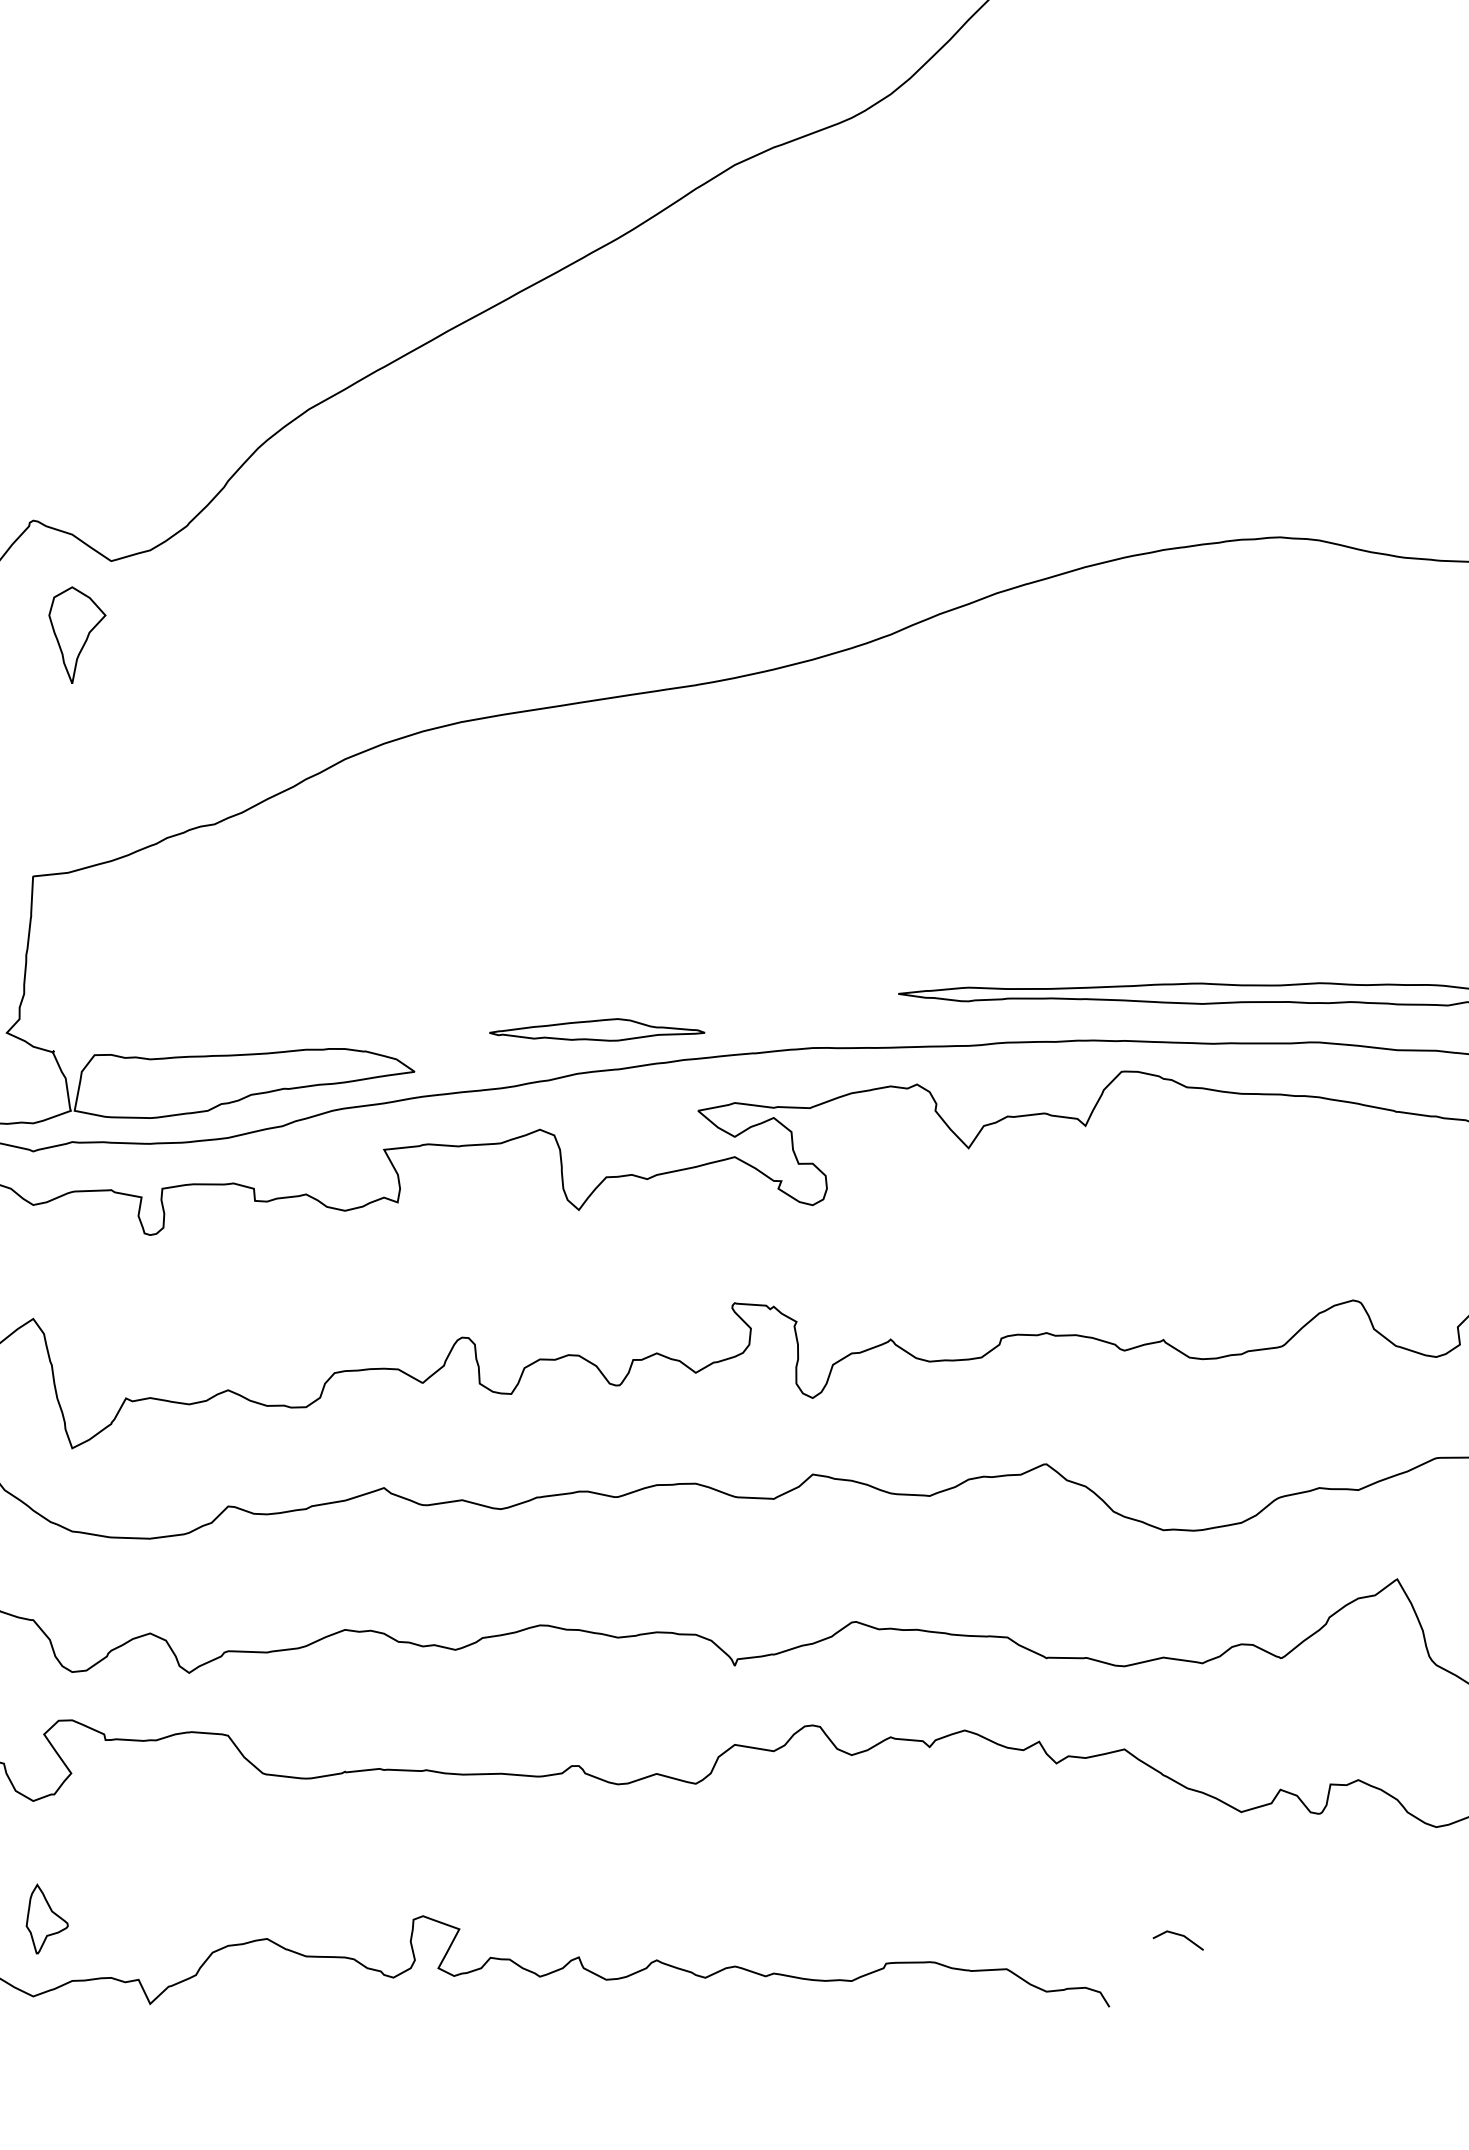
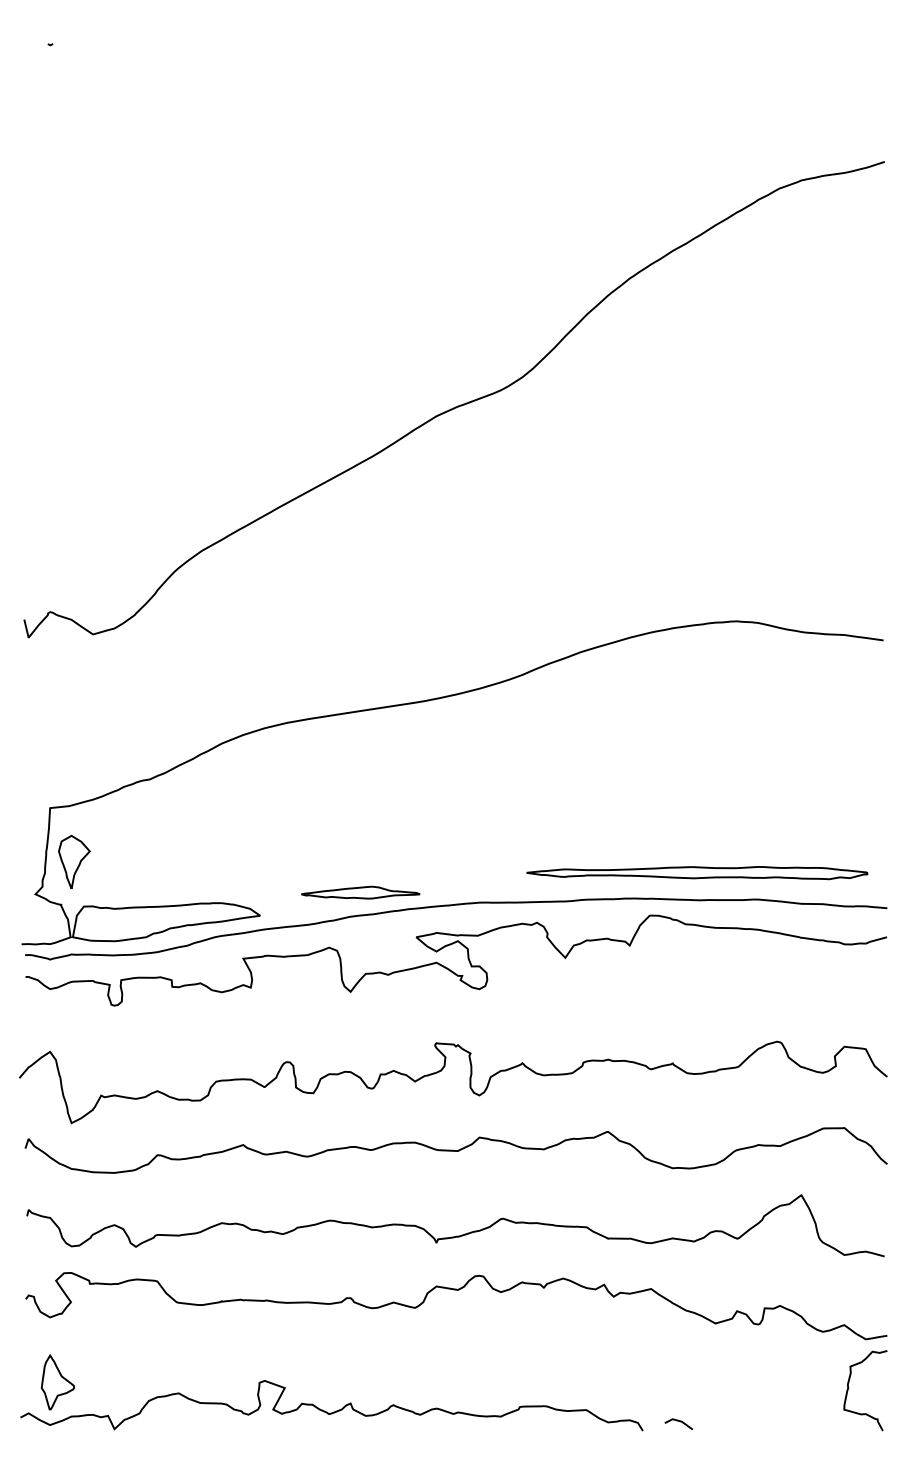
part: (77, 633) -> (74, 861), moved
part: (46, 1919) -> (57, 1382), size x1.43
line: (1181, 1937) -> (680, 1422), moved

